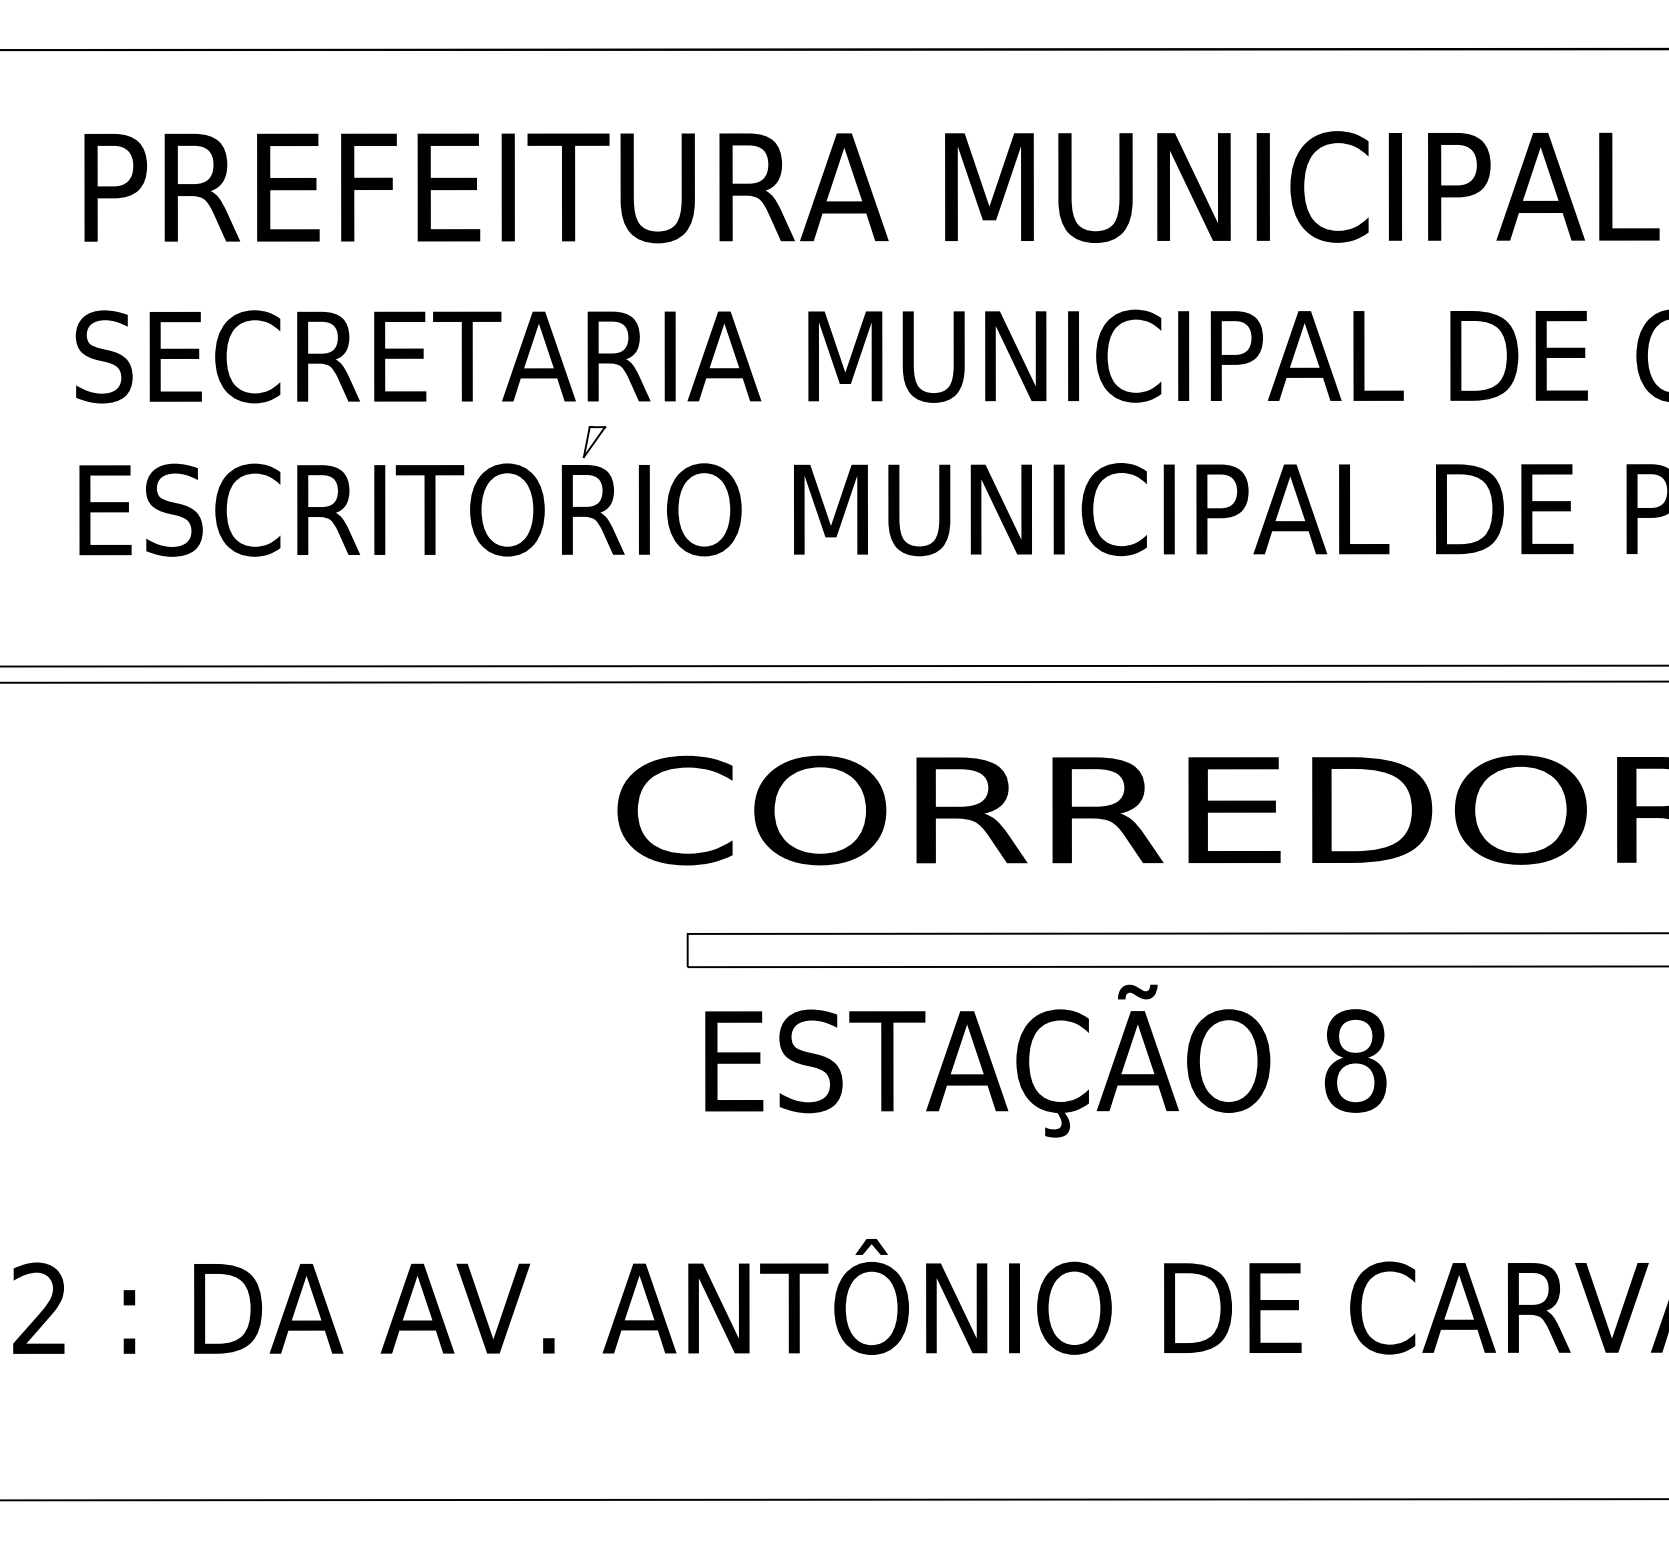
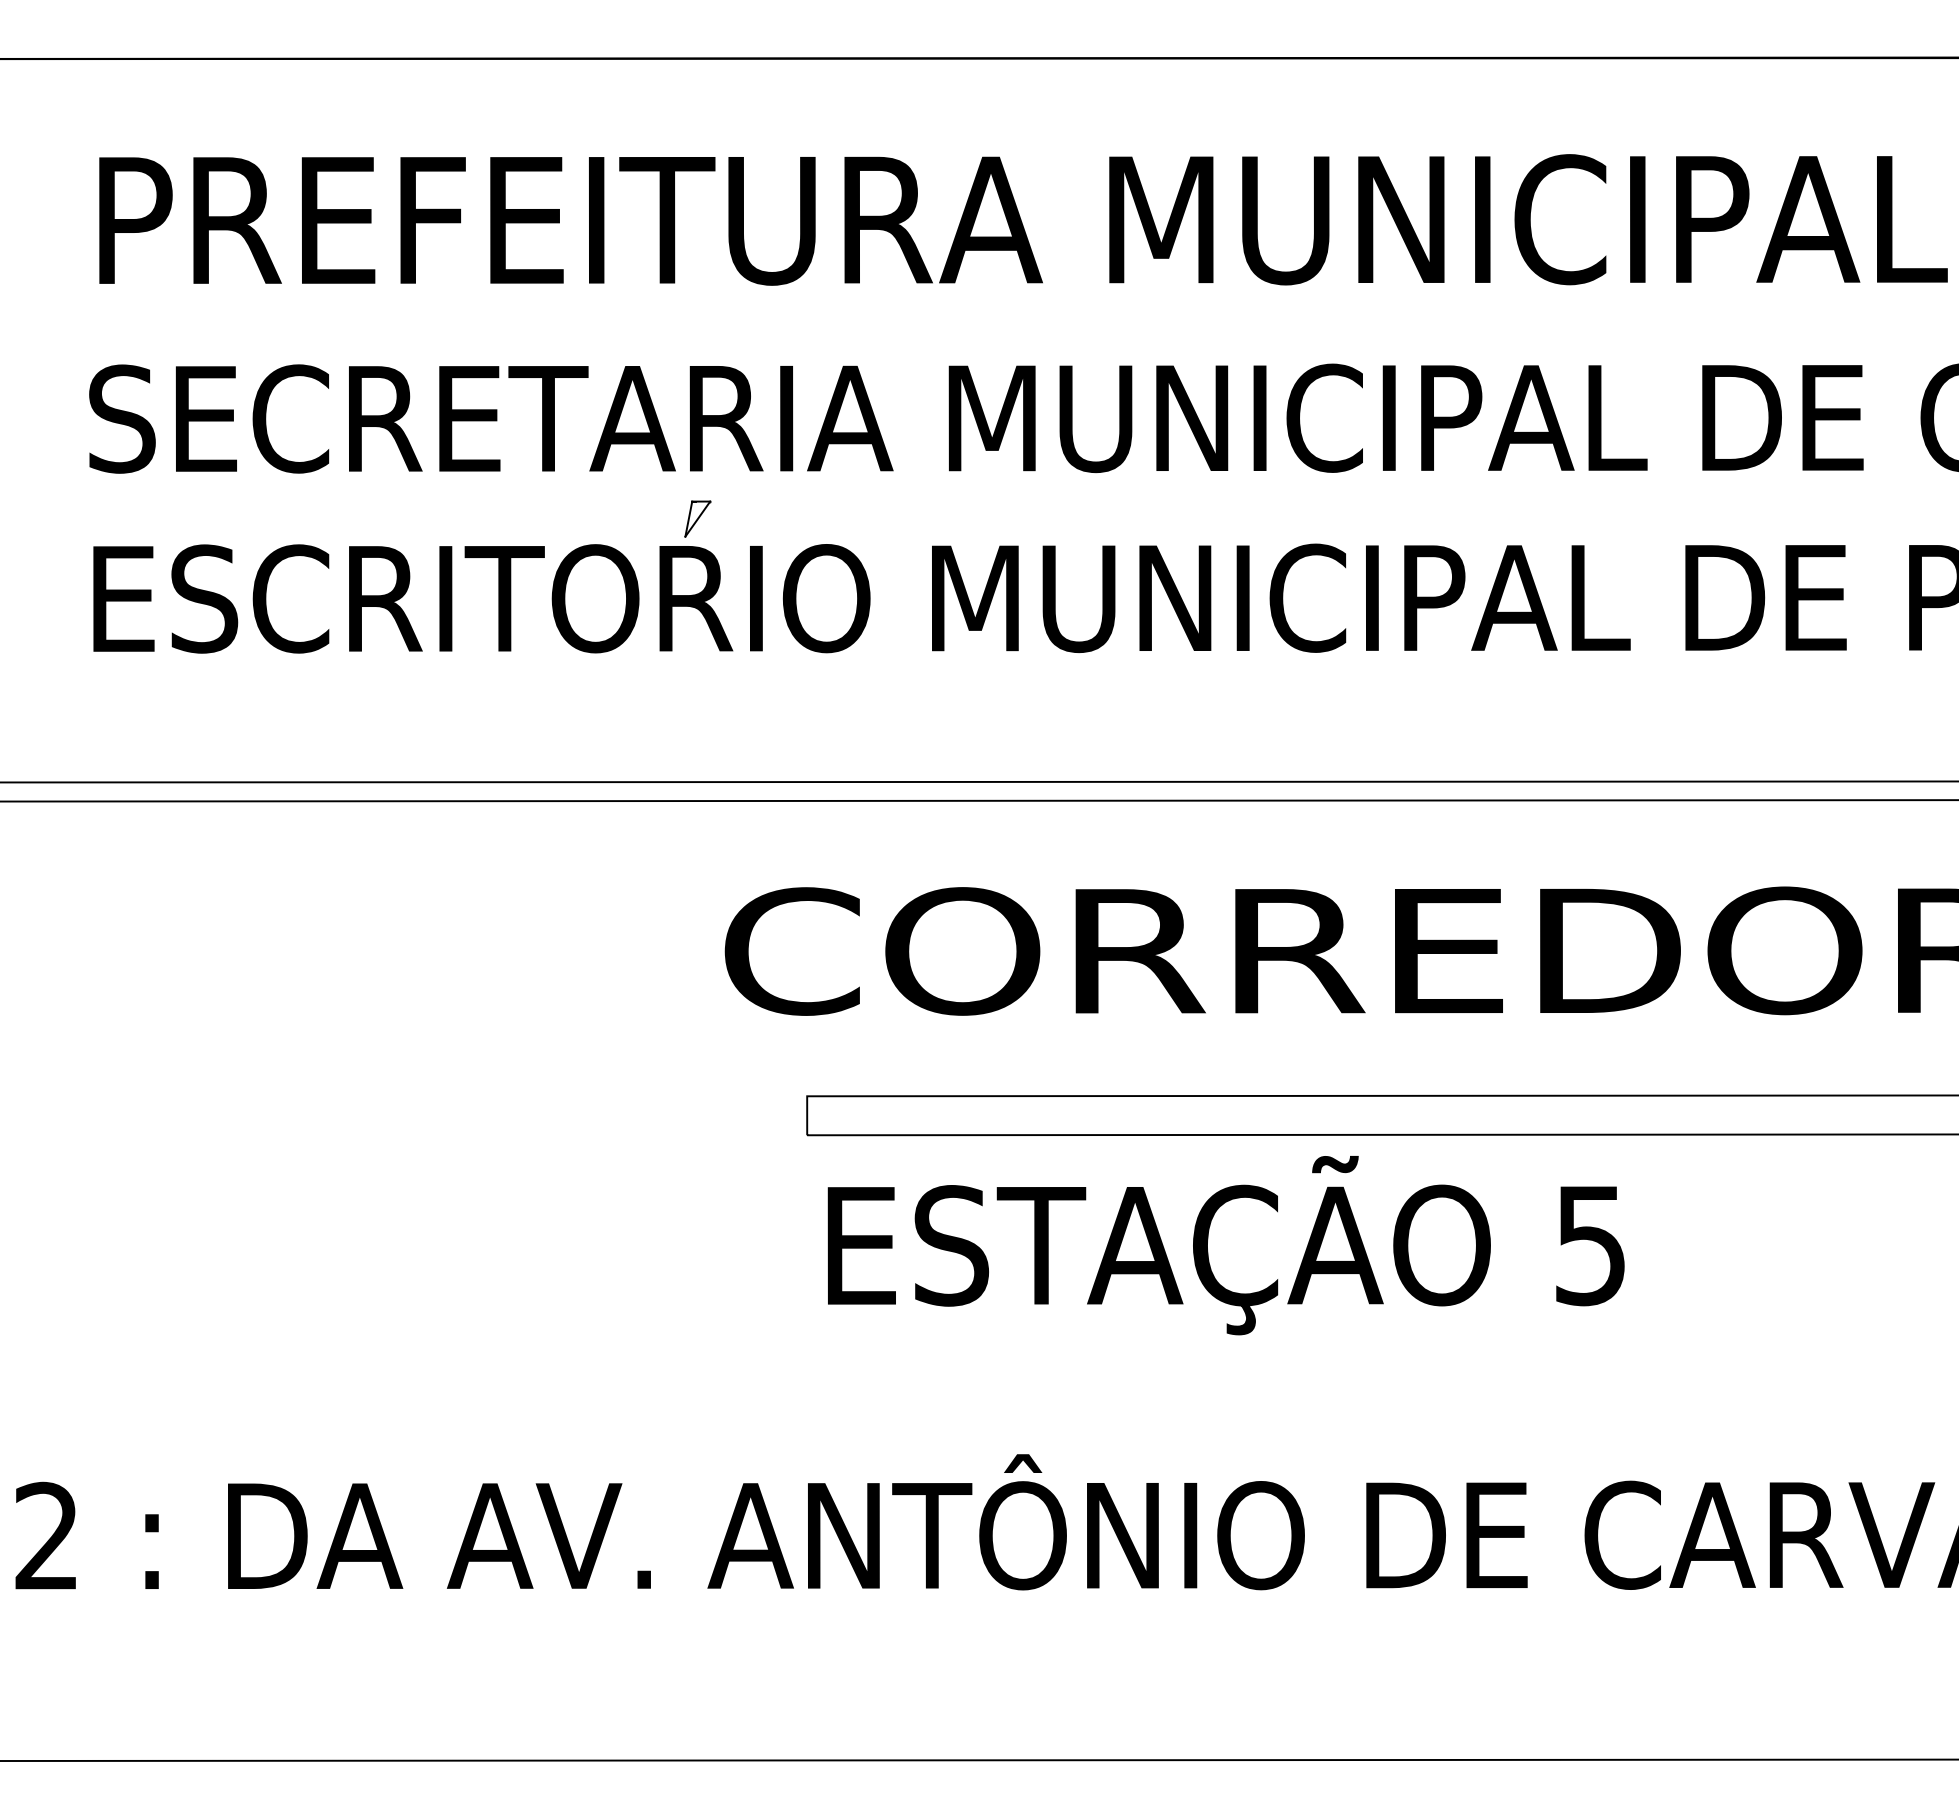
text: (1355, 1061) -> (1591, 1245), 8 -> 5

